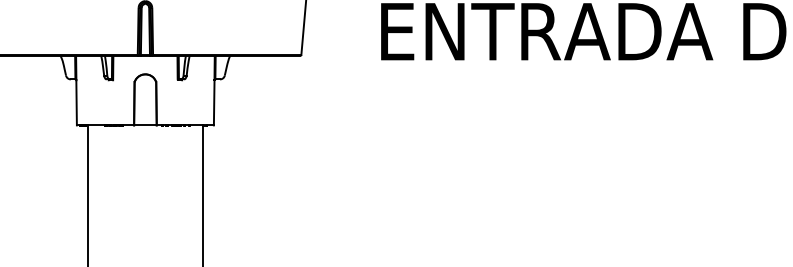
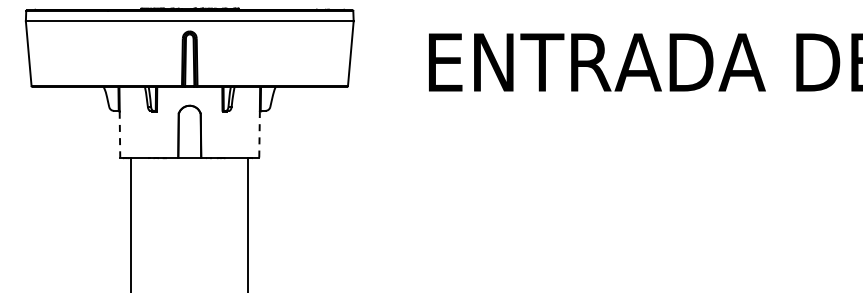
line: (76, 102) -> (119, 134), solid -> dashed
line: (214, 102) -> (259, 134), solid -> dashed

